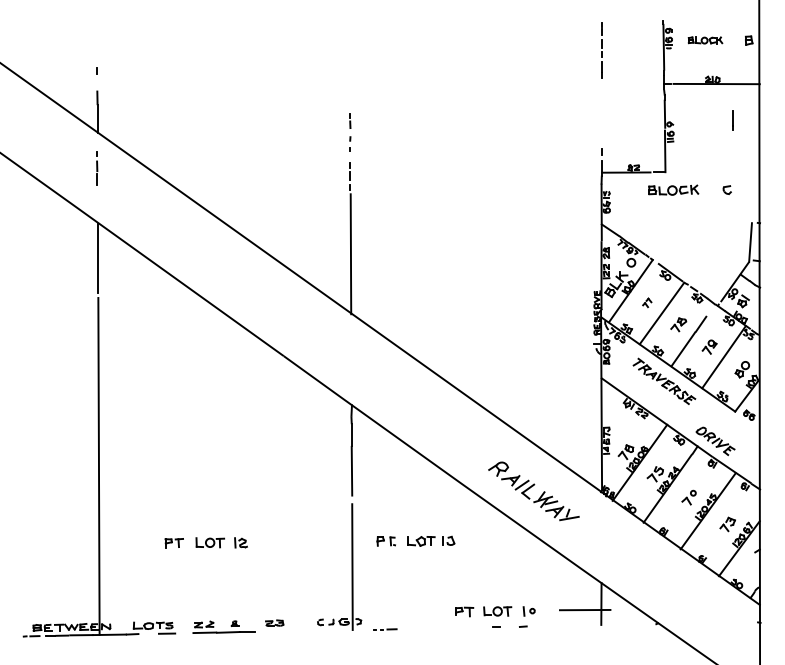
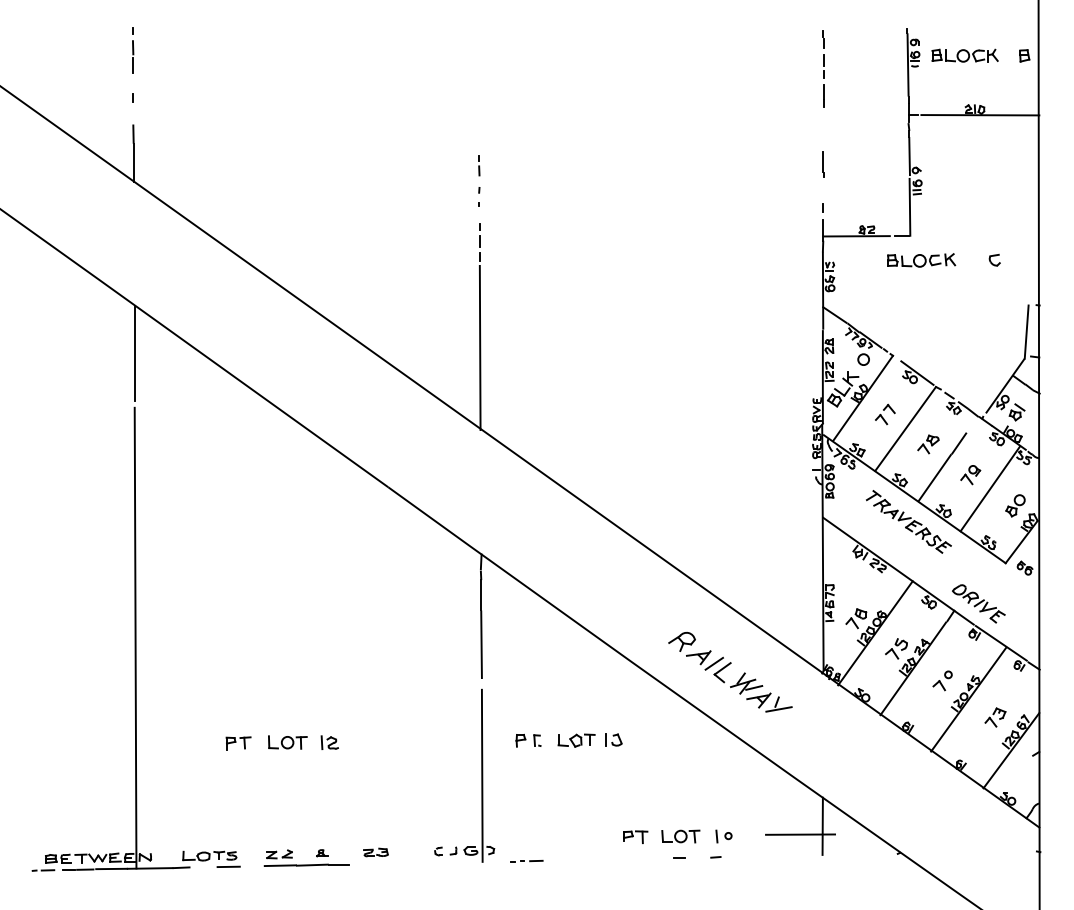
part: (705, 40) -> (964, 55), size x1.43
line: (732, 120) -> (823, 164), moved
line: (97, 168) -> (133, 50), moved
part: (647, 302) -> (885, 414), size x1.67

